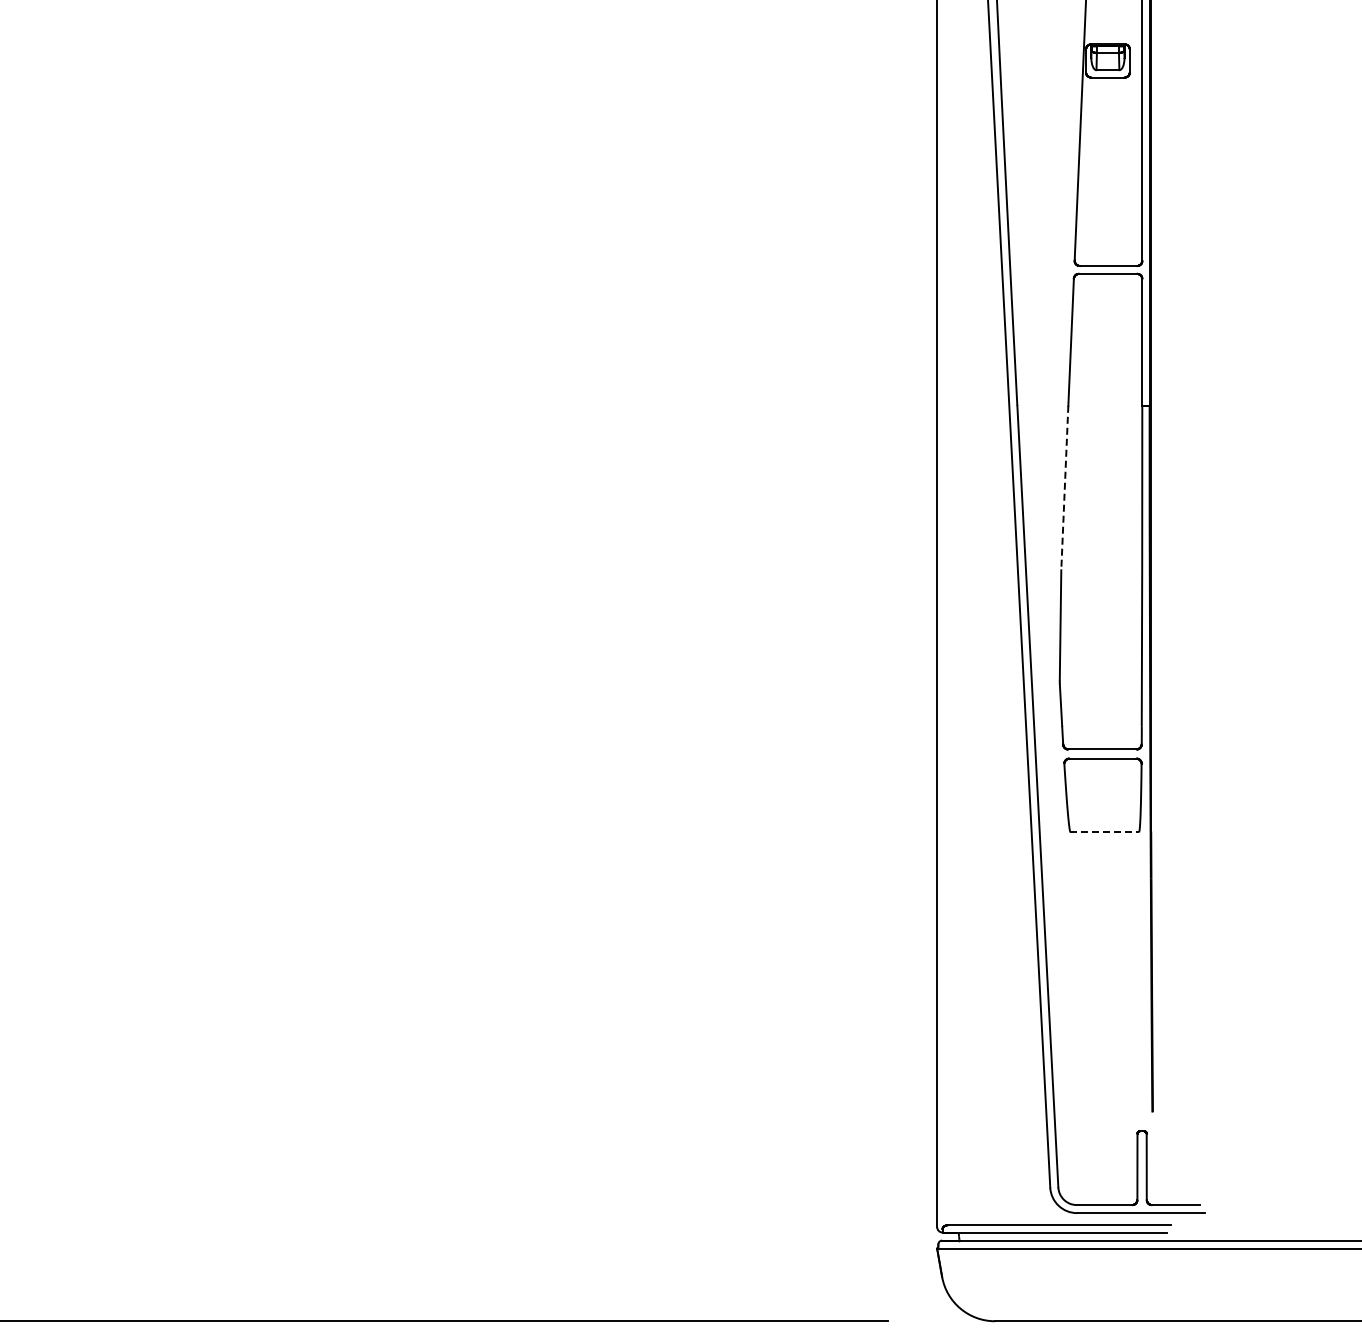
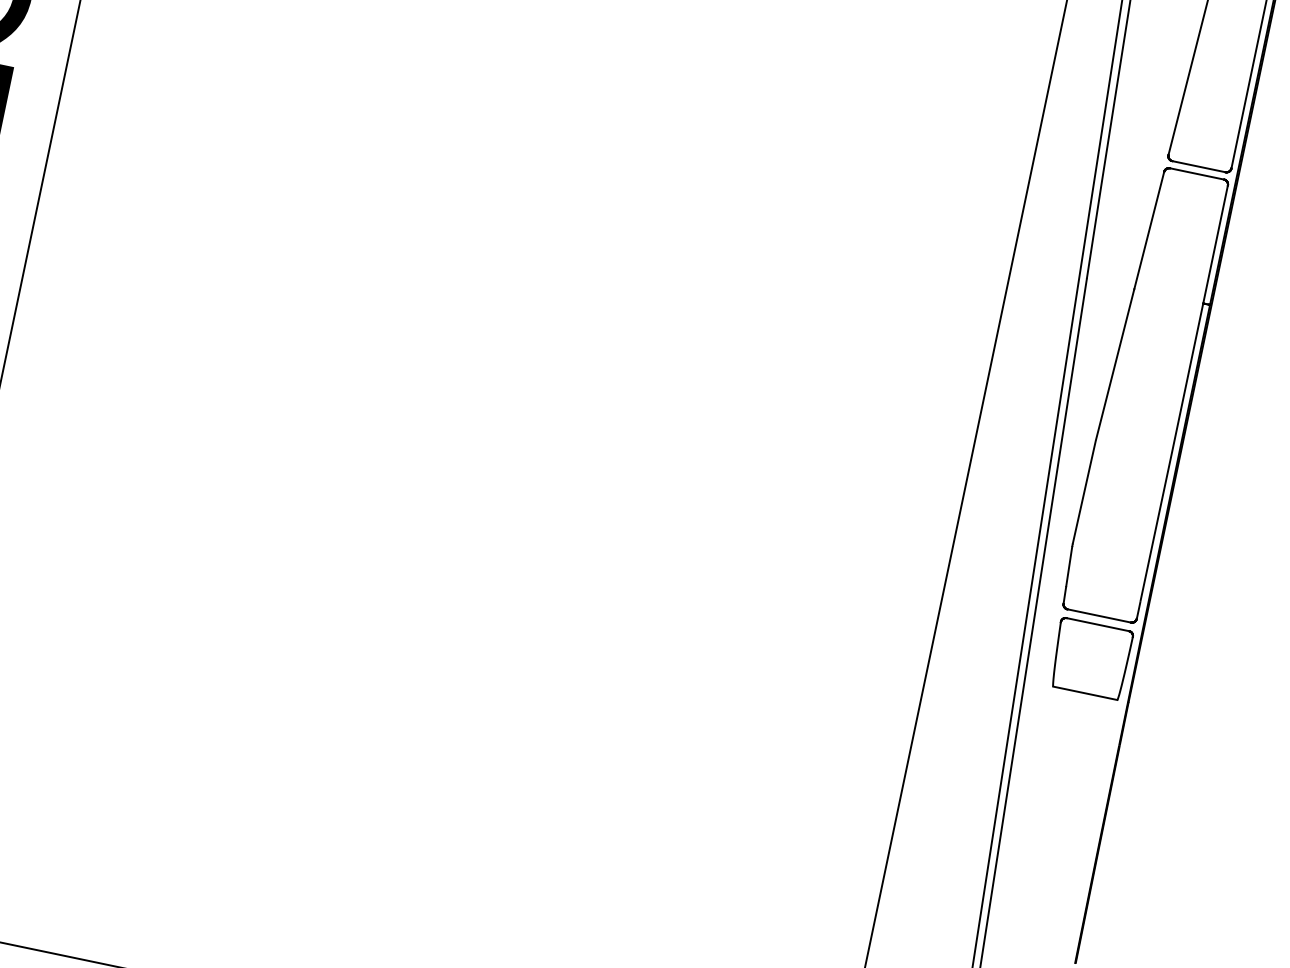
line: (1064, 487) -> (1114, 364), dashed -> solid
line: (1105, 831) -> (1086, 693), dashed -> solid

